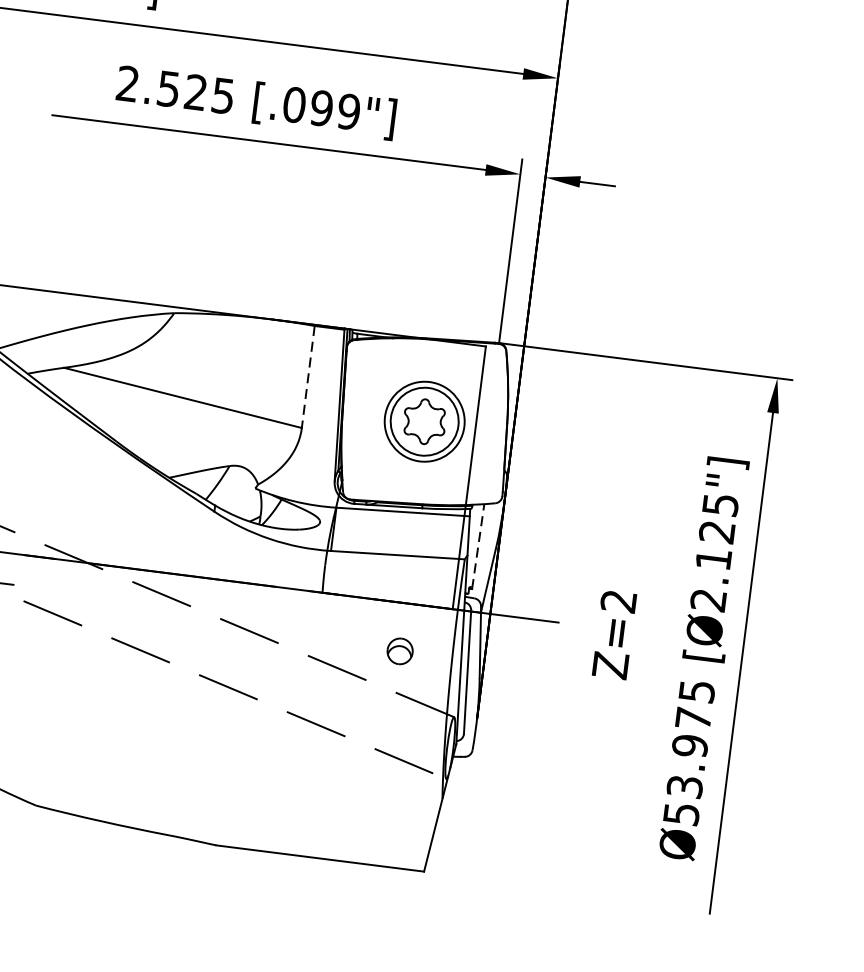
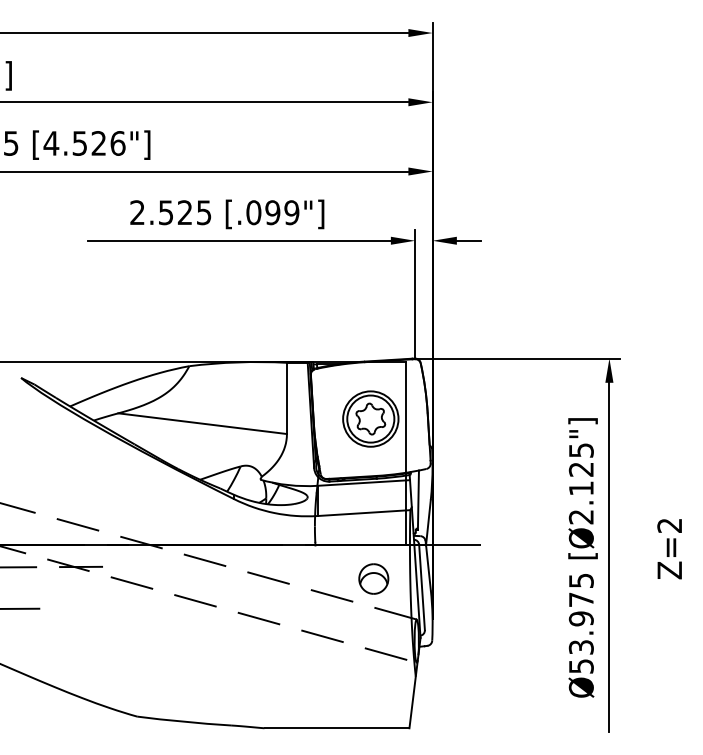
line: (307, 377) -> (286, 398), dashed -> solid
line: (478, 546) -> (418, 500), dashed -> solid
text: (614, 635) -> (669, 549), moved
part: (399, 650) -> (373, 578), size x1.67

